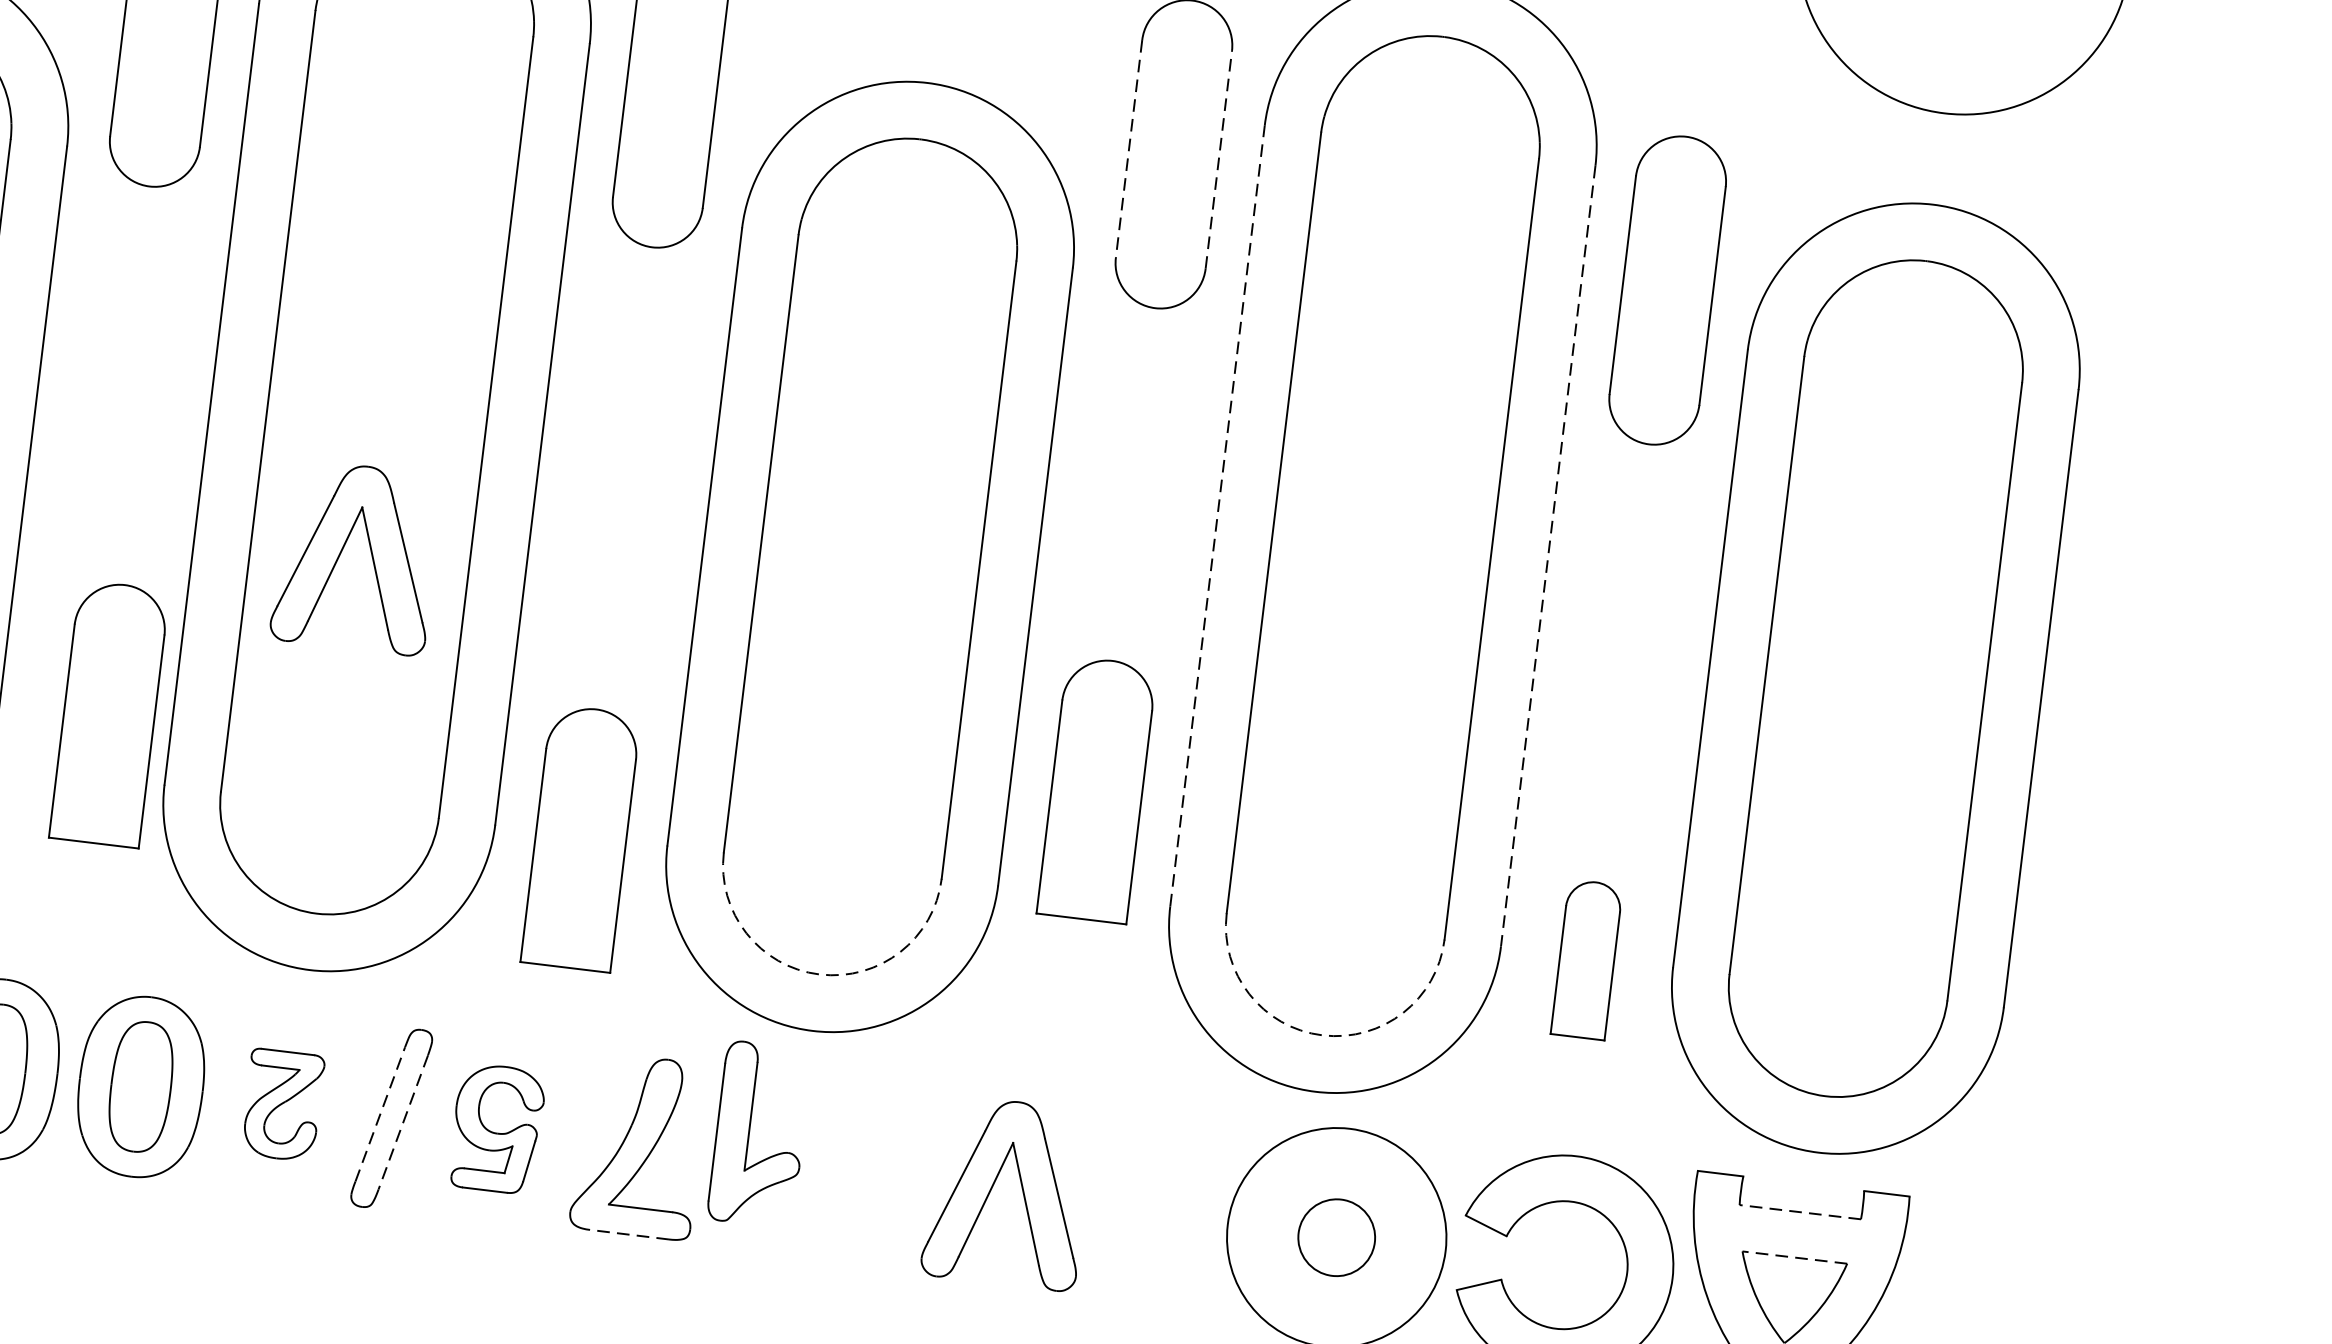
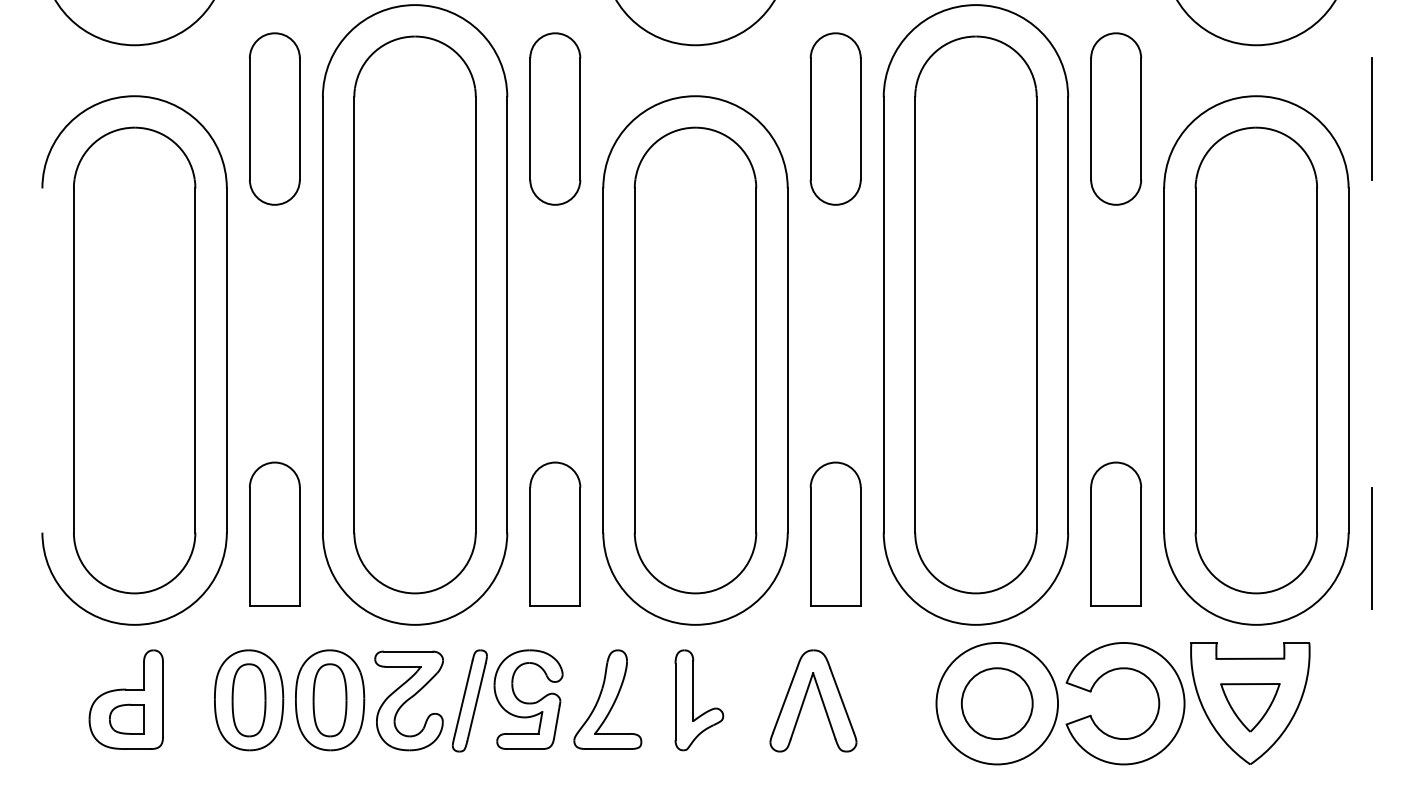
line: (1128, 149) -> (810, 119), dashed -> solid
line: (1218, 160) -> (860, 119), dashed -> solid
line: (2134, 269) -> (1371, 118), added
part: (1668, 289) -> (1116, 118), moved
line: (1217, 515) -> (883, 314), dashed -> solid
part: (370, 554) -> (420, 392), removed
line: (1548, 555) -> (1068, 314), dashed -> solid
part: (109, 712) -> (274, 533), moved
part: (1096, 788) -> (835, 533), moved
part: (1587, 958) -> (1116, 533), size x1.67
arc: (819, 974) -> (695, 593), dashed -> solid
arc: (1321, 1035) -> (975, 593), dashed -> solid
line: (2041, 1040) -> (1371, 548), added
part: (281, 1104) -> (408, 700), size x1.67
line: (380, 1114) -> (463, 699), dashed -> solid
line: (403, 1122) -> (476, 702), dashed -> solid
part: (497, 1128) -> (528, 699), size x1.43
part: (760, 1134) -> (699, 700), moved
line: (1800, 1211) -> (1250, 658), dashed -> solid
line: (627, 1235) -> (607, 749), dashed -> solid
circle: (1335, 1237) -> (996, 703), size x1.67
line: (1793, 1258) -> (1249, 684), dashed -> solid

